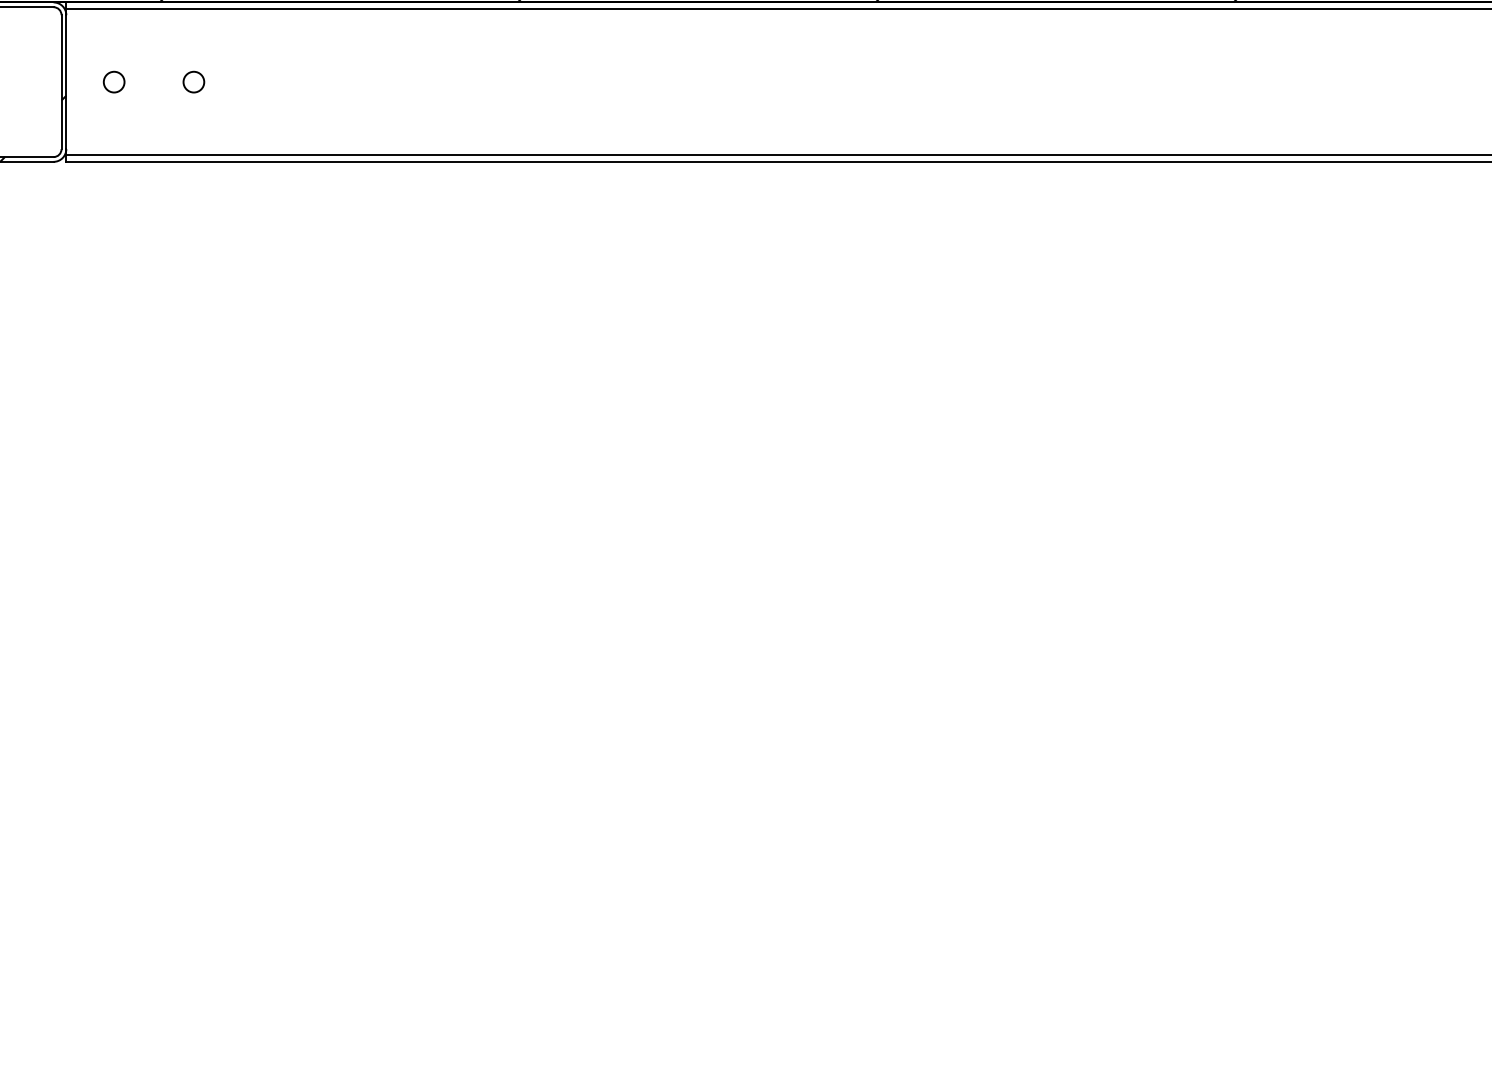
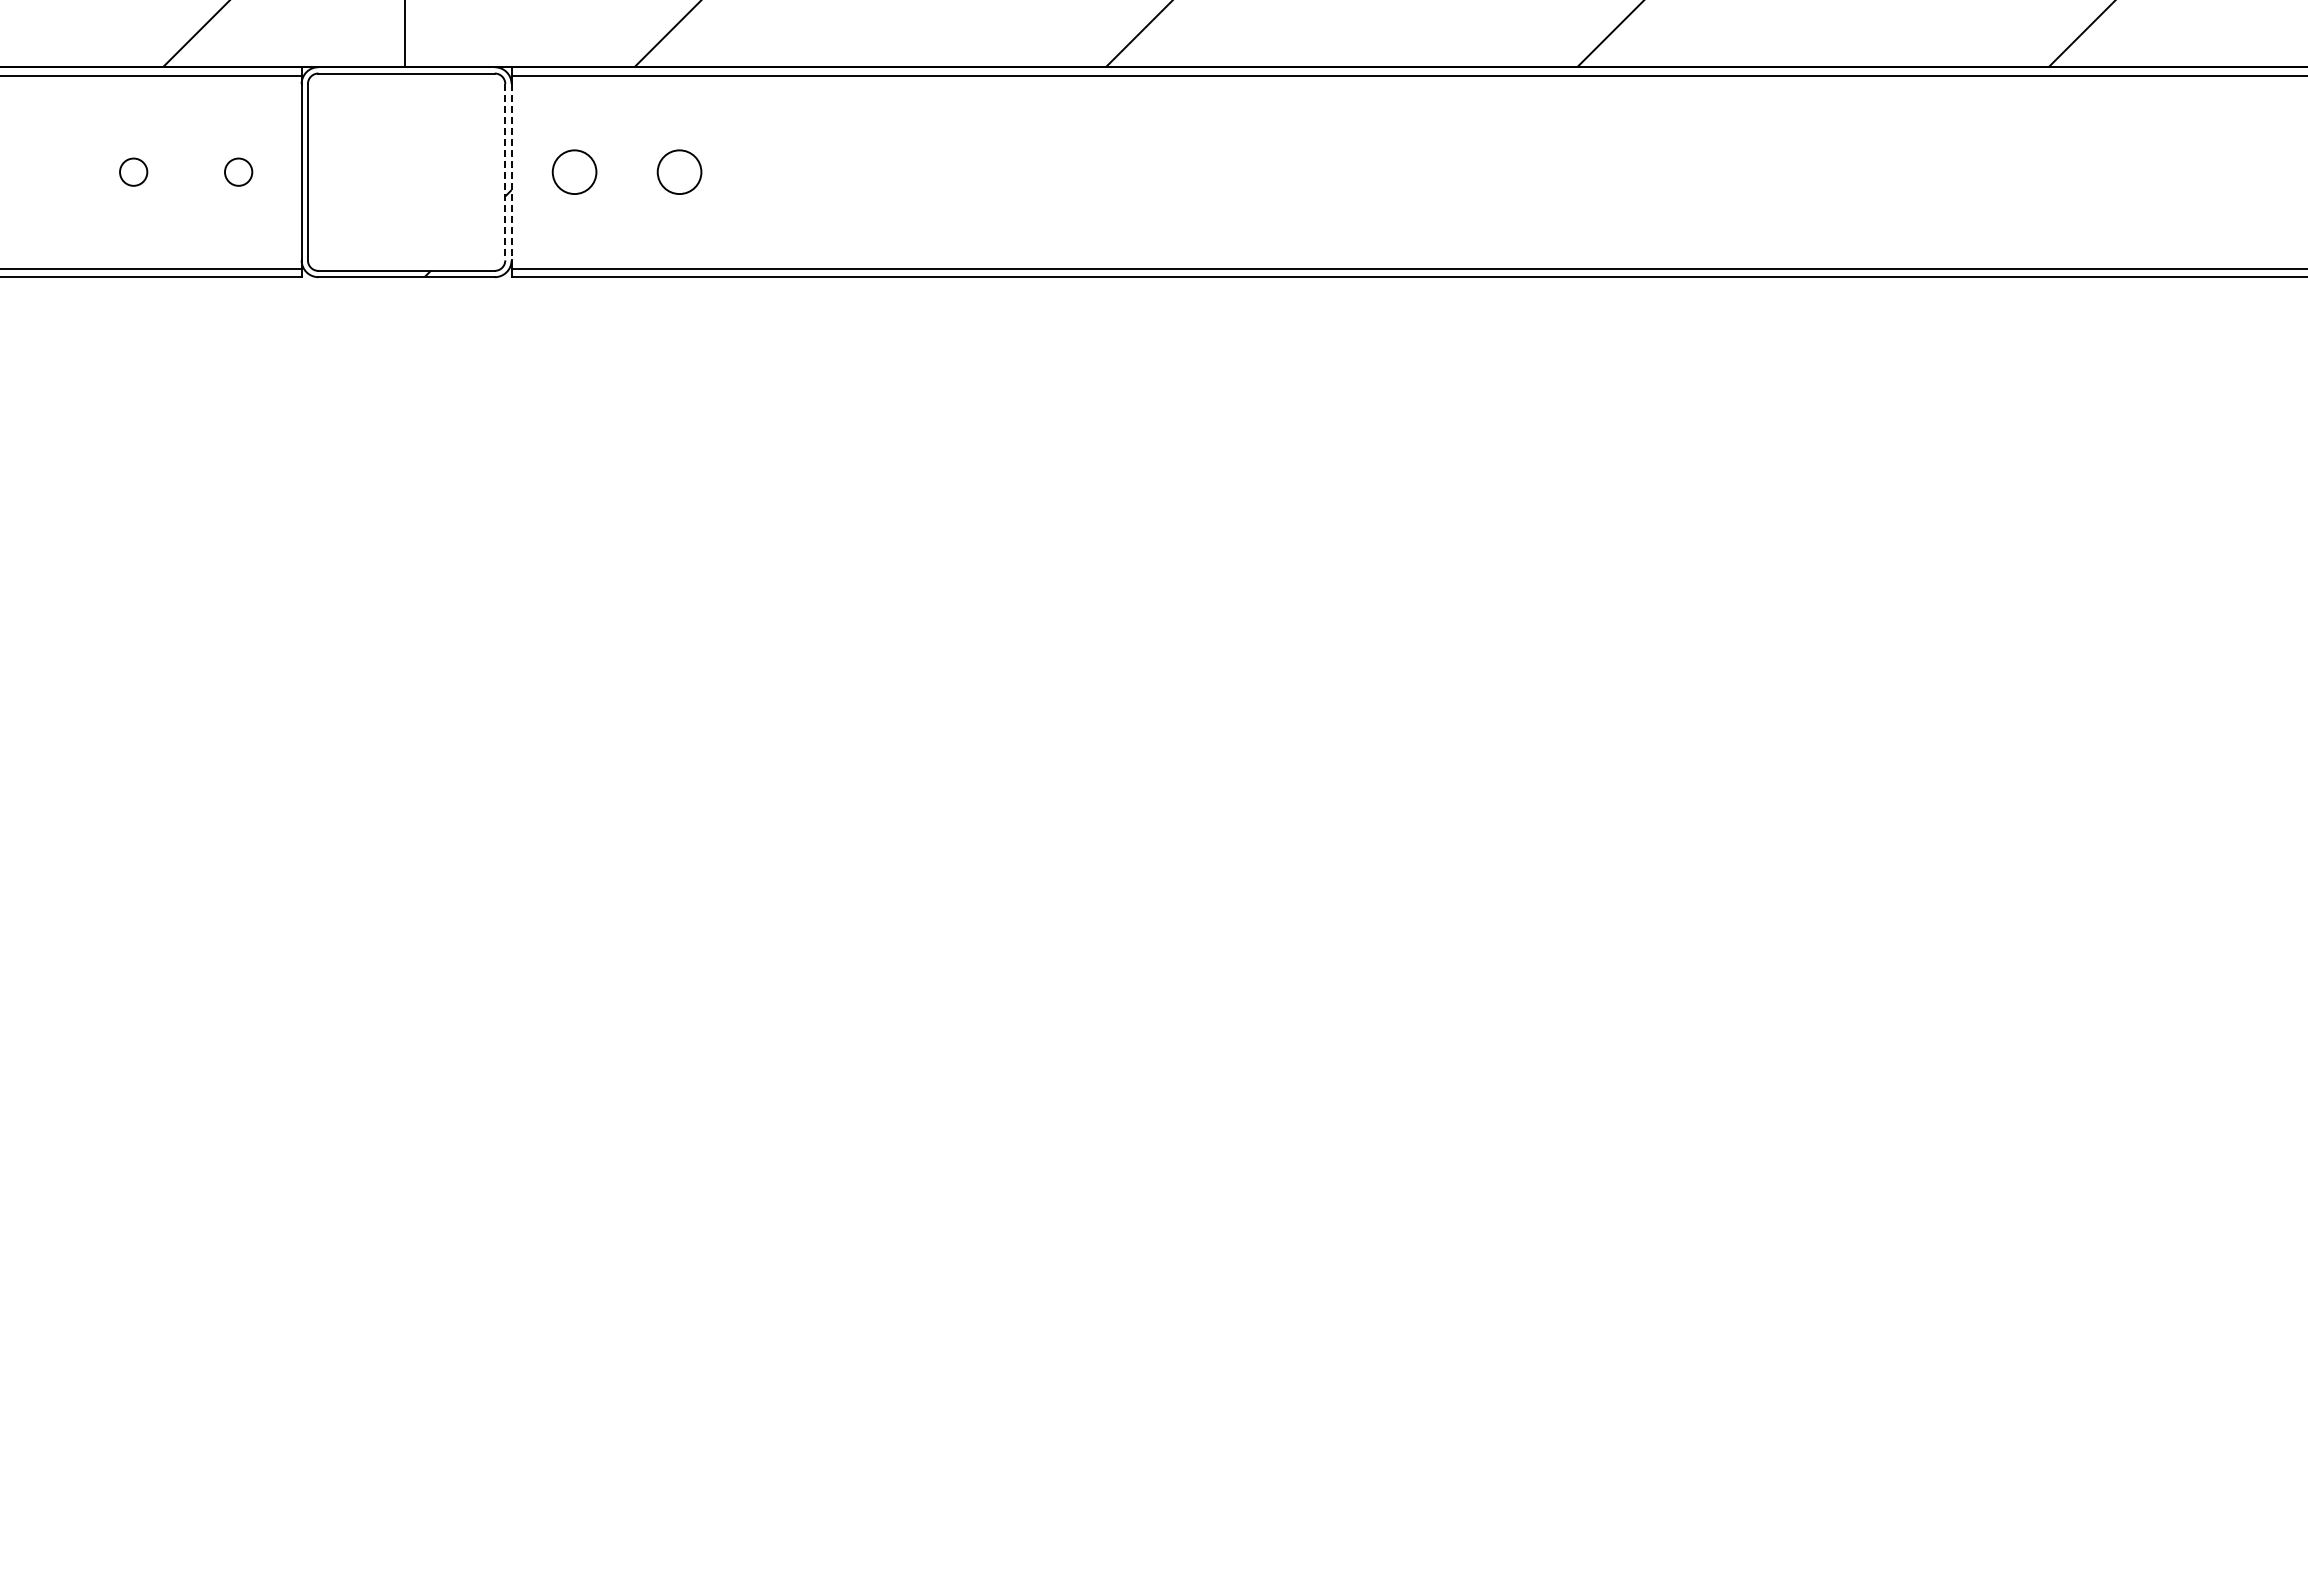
circle: (114, 81) -> (574, 171), size x1.6
circle: (193, 81) -> (679, 171), size x1.6
line: (61, 82) -> (505, 172), solid -> dashed
line: (66, 82) -> (511, 172), solid -> dashed

